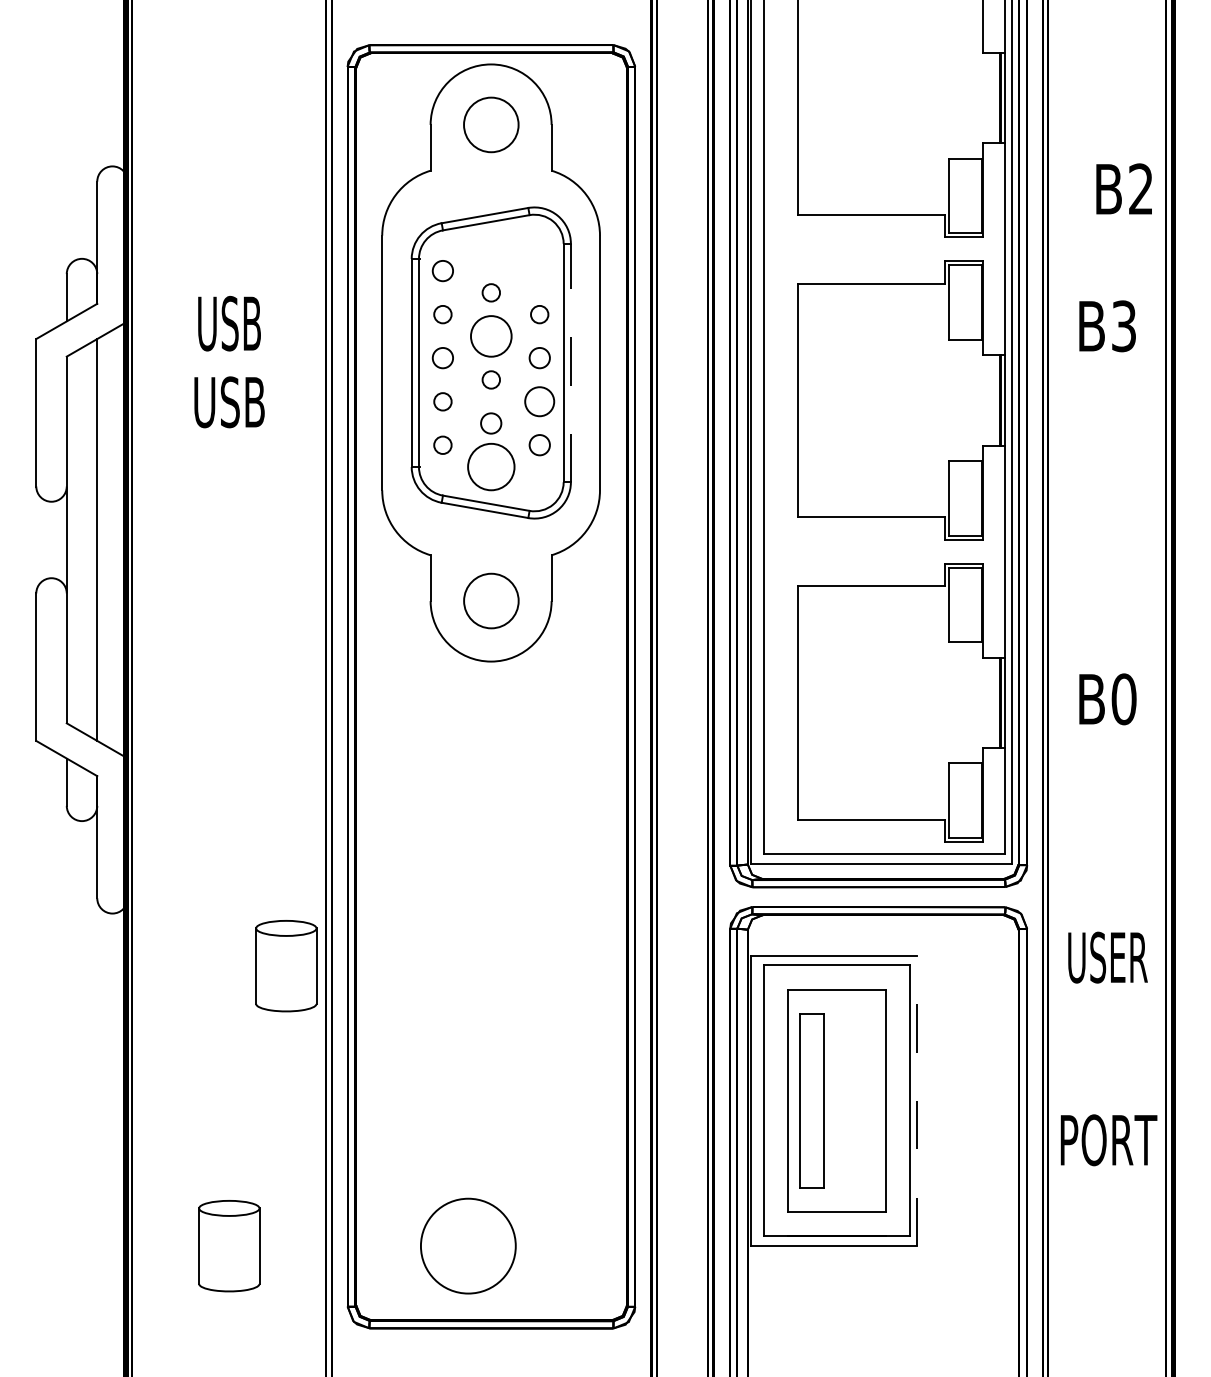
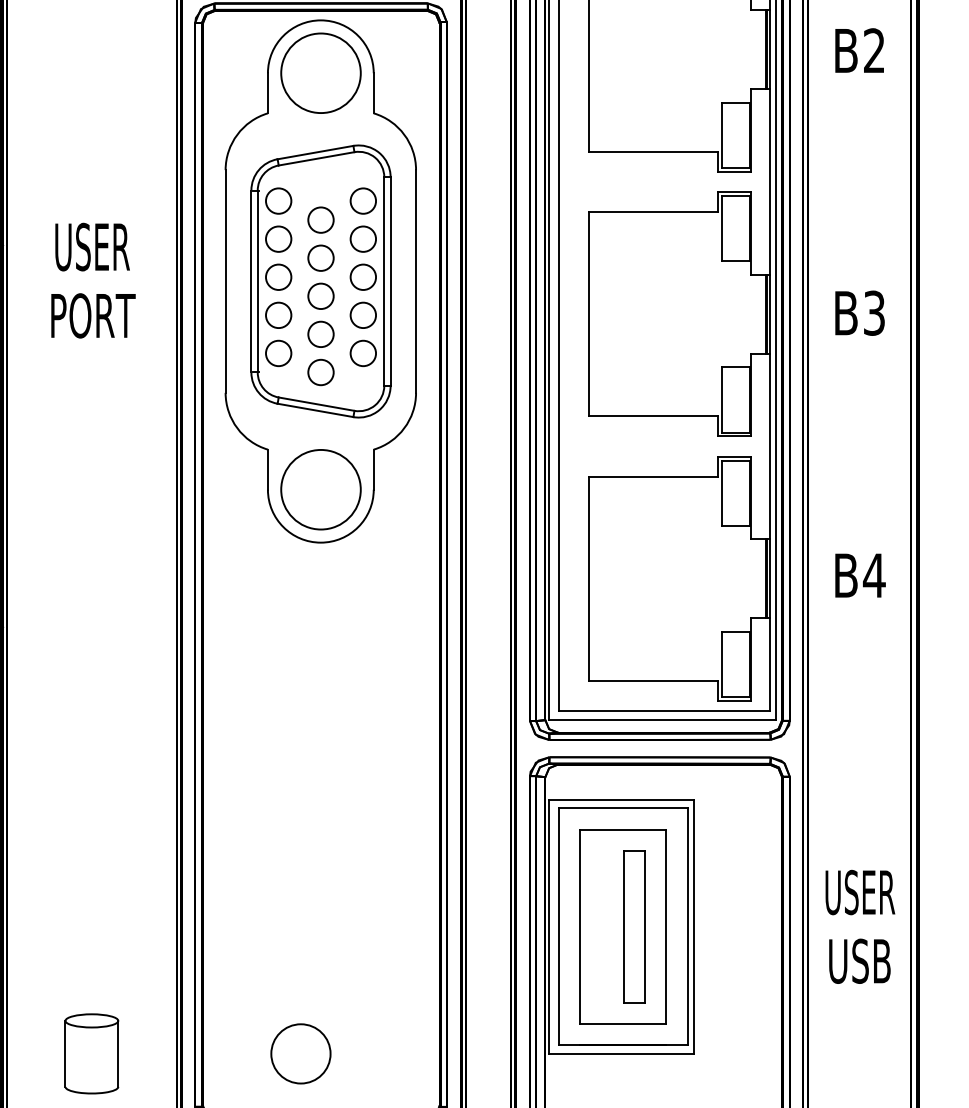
circle: (490, 124) -> (320, 72), size x1.67
text: (1123, 188) -> (859, 50), moved
circle: (442, 270) -> (278, 200), size x1.43
circle: (539, 270) -> (363, 200), added
circle: (490, 292) -> (320, 219), size x1.67
circle: (442, 314) -> (278, 239), size x1.67
circle: (539, 314) -> (363, 239), size x1.67
text: (229, 323) -> (92, 246), USB -> USER
text: (1107, 326) -> (859, 313), moved
circle: (490, 335) -> (320, 257), size x0.71
circle: (442, 357) -> (278, 276), size x1.43
circle: (539, 357) -> (363, 276), size x1.43
line: (570, 362) -> (390, 281), dashed -> solid
circle: (490, 379) -> (320, 295), size x1.67
circle: (442, 401) -> (278, 315), size x1.67
text: (231, 402) -> (93, 316), USB -> PORT
circle: (490, 423) -> (320, 334), size x1.43
circle: (442, 444) -> (278, 352), size x1.67
circle: (539, 444) -> (363, 352), size x1.43
circle: (490, 466) -> (320, 372), size x0.62
circle: (491, 600) -> (321, 489), size x1.67
text: (1123, 699) -> (873, 575), B0 -> B4
text: (1107, 957) -> (859, 892), moved
part: (286, 966) -> (141, 809), removed
part: (811, 1100) -> (634, 926), moved
line: (917, 1100) -> (693, 926), dashed -> solid
text: (1108, 1140) -> (860, 961), PORT -> USB
circle: (468, 1246) -> (301, 1054), size x0.71

